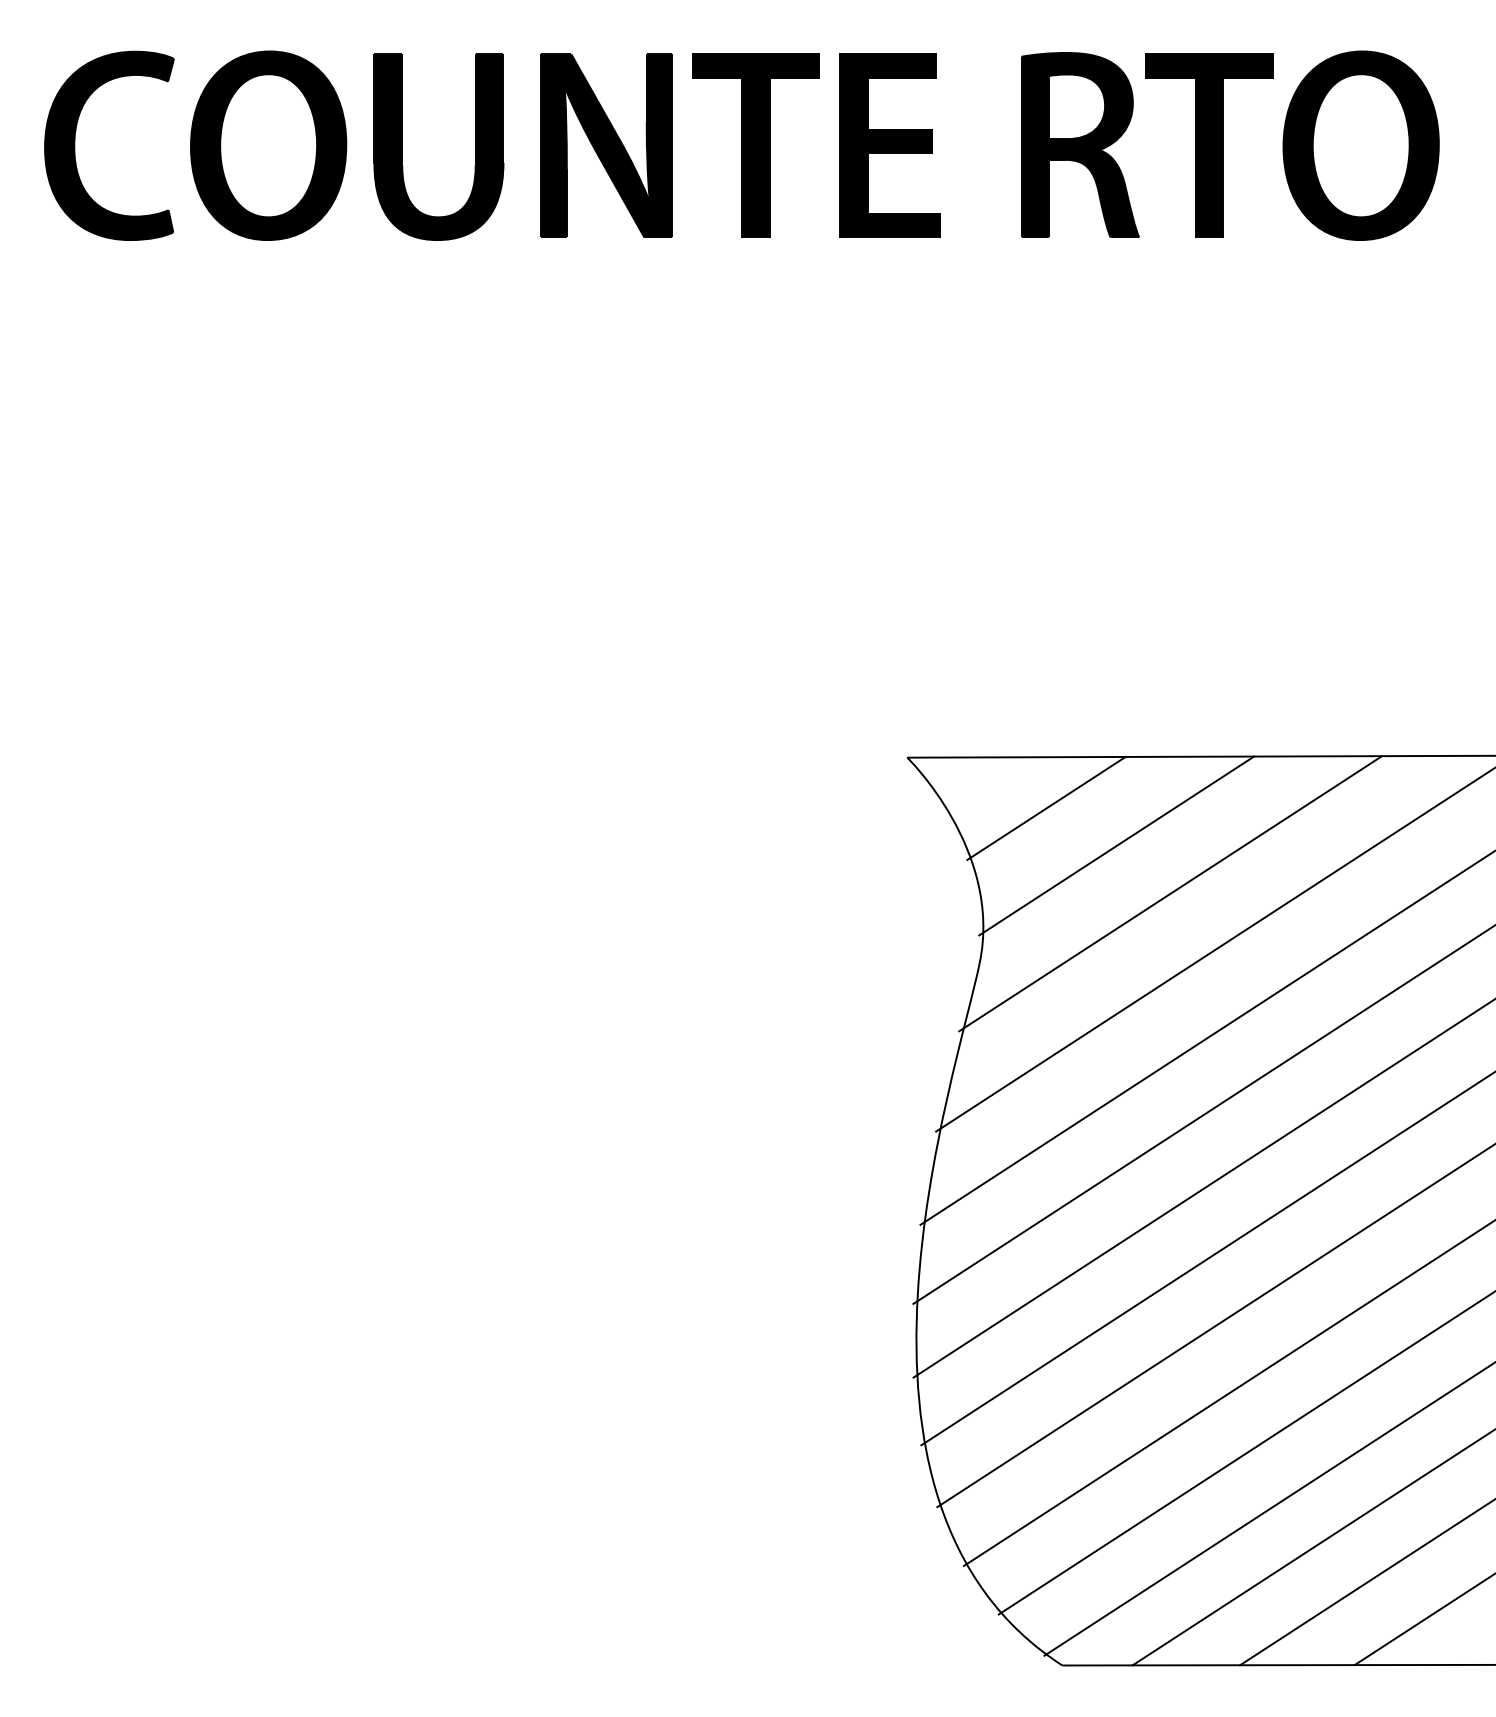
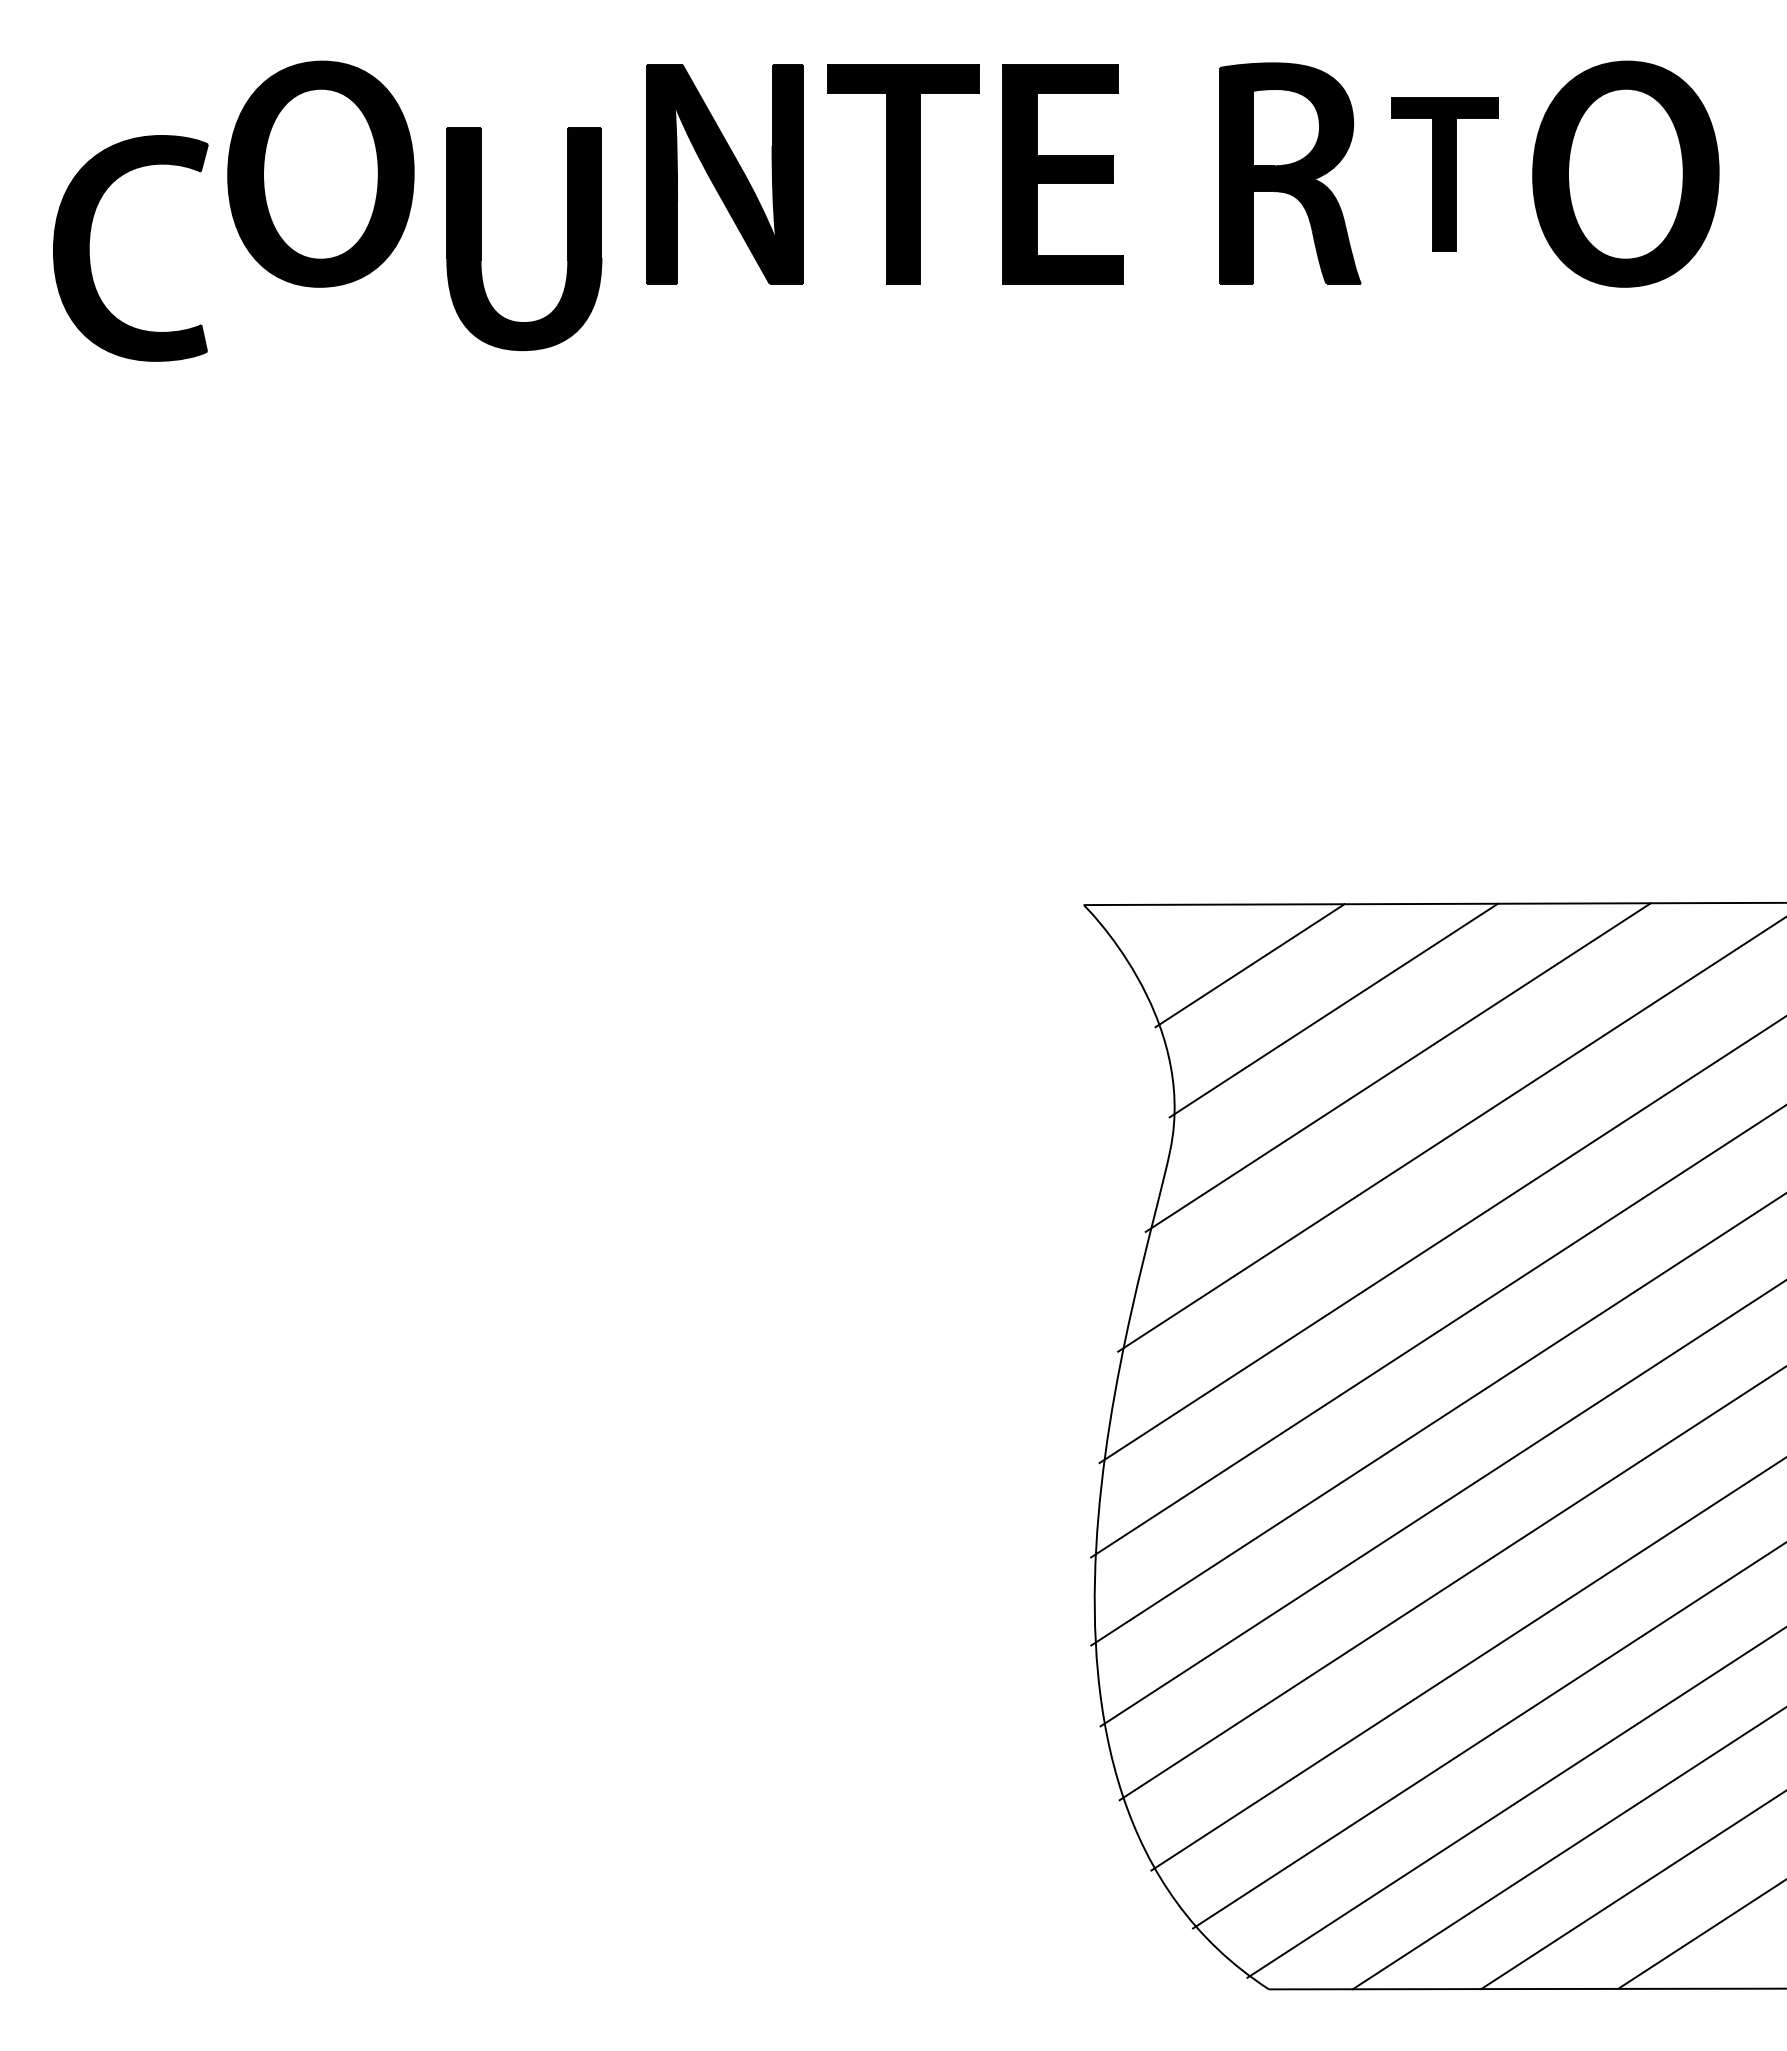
part: (75, 145) -> (90, 247), moved
part: (1209, 145) -> (1444, 173), size x0.7
part: (402, 146) -> (480, 238), moved

